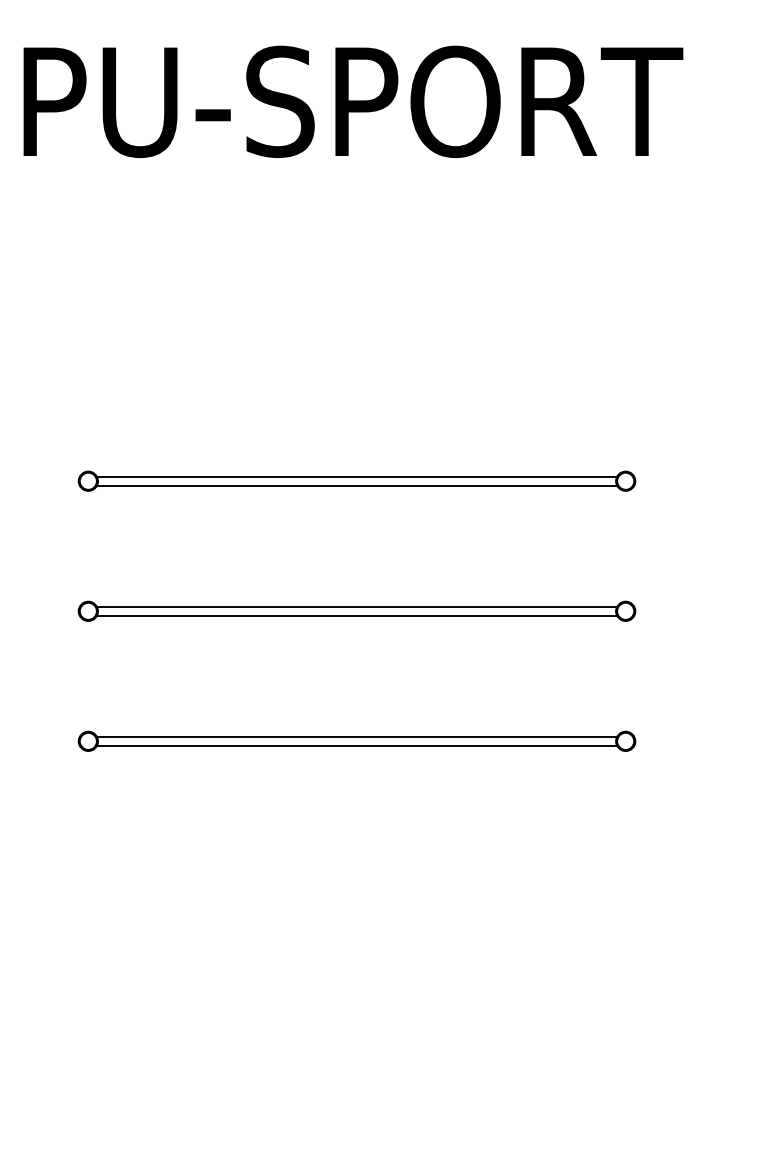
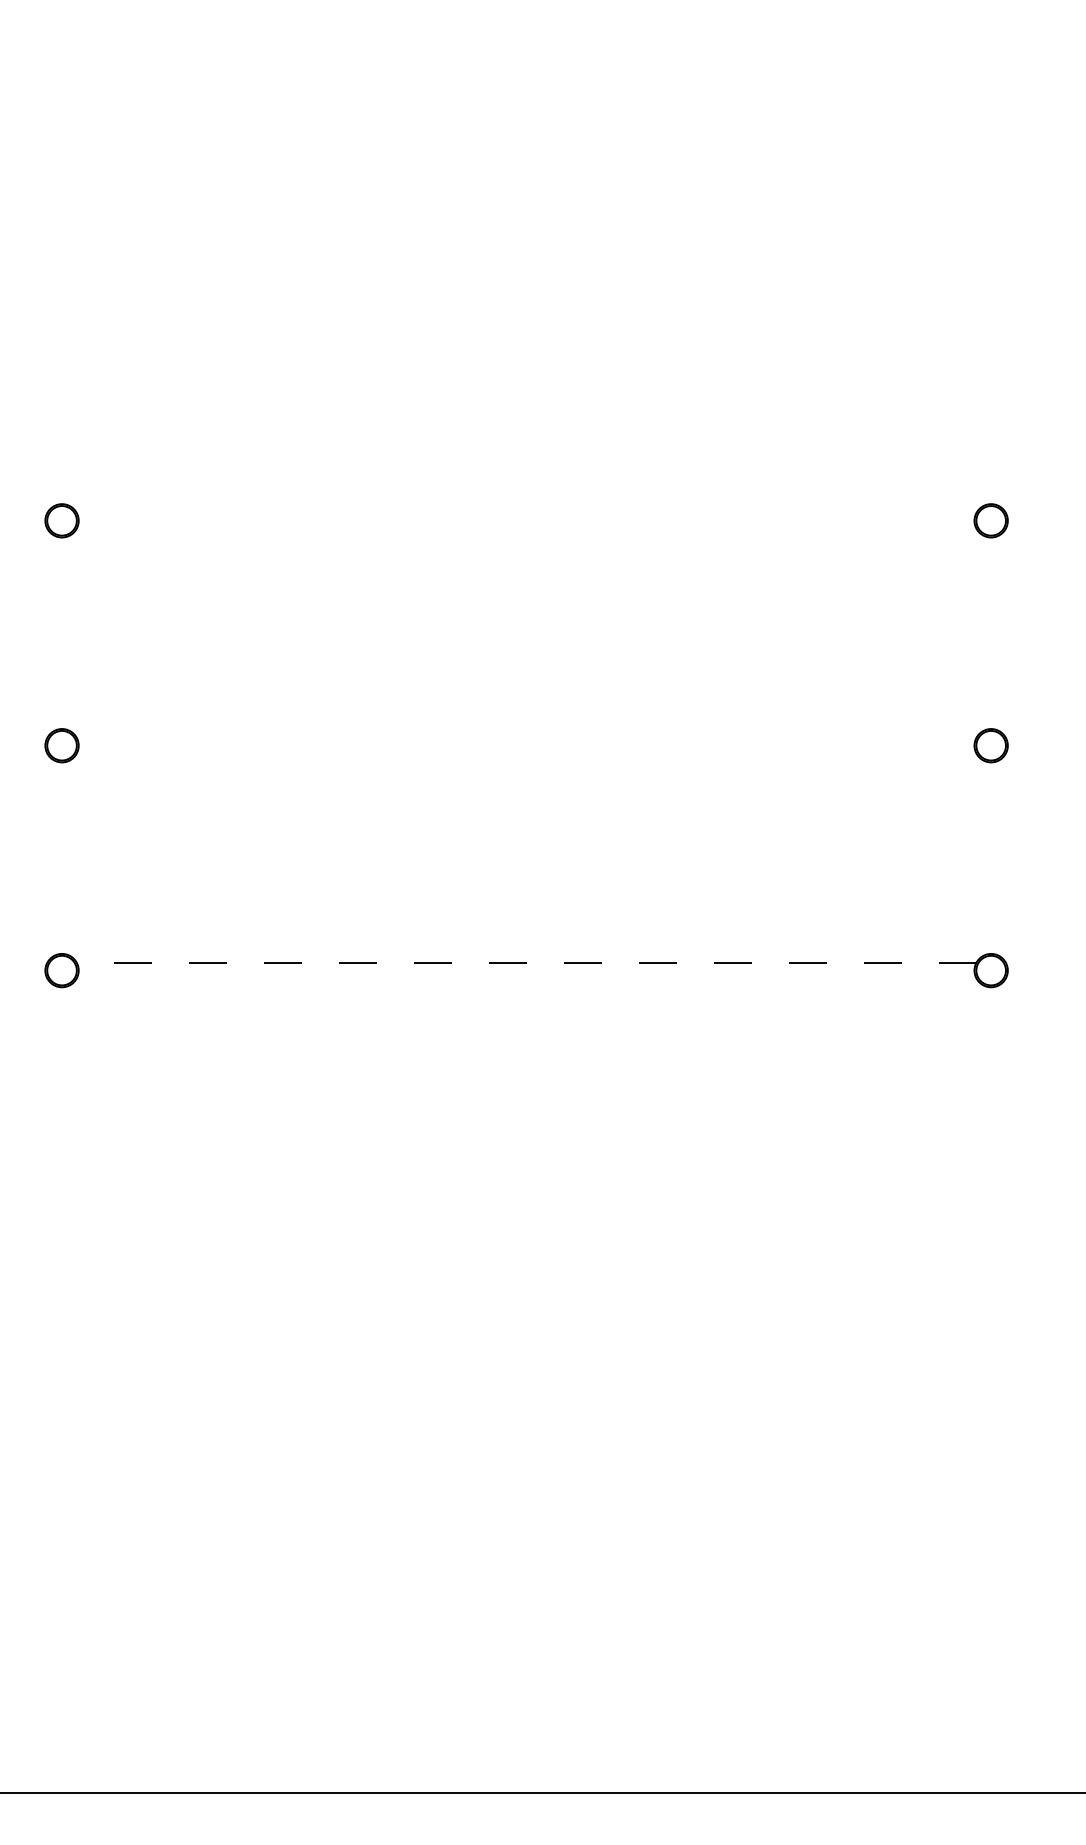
line: (356, 476) -> (525, 512), removed
line: (356, 485) -> (525, 528), removed
line: (356, 606) -> (525, 737), removed
line: (356, 615) -> (525, 752), removed
line: (356, 736) -> (525, 962), solid -> dashed
line: (356, 745) -> (525, 977), removed

